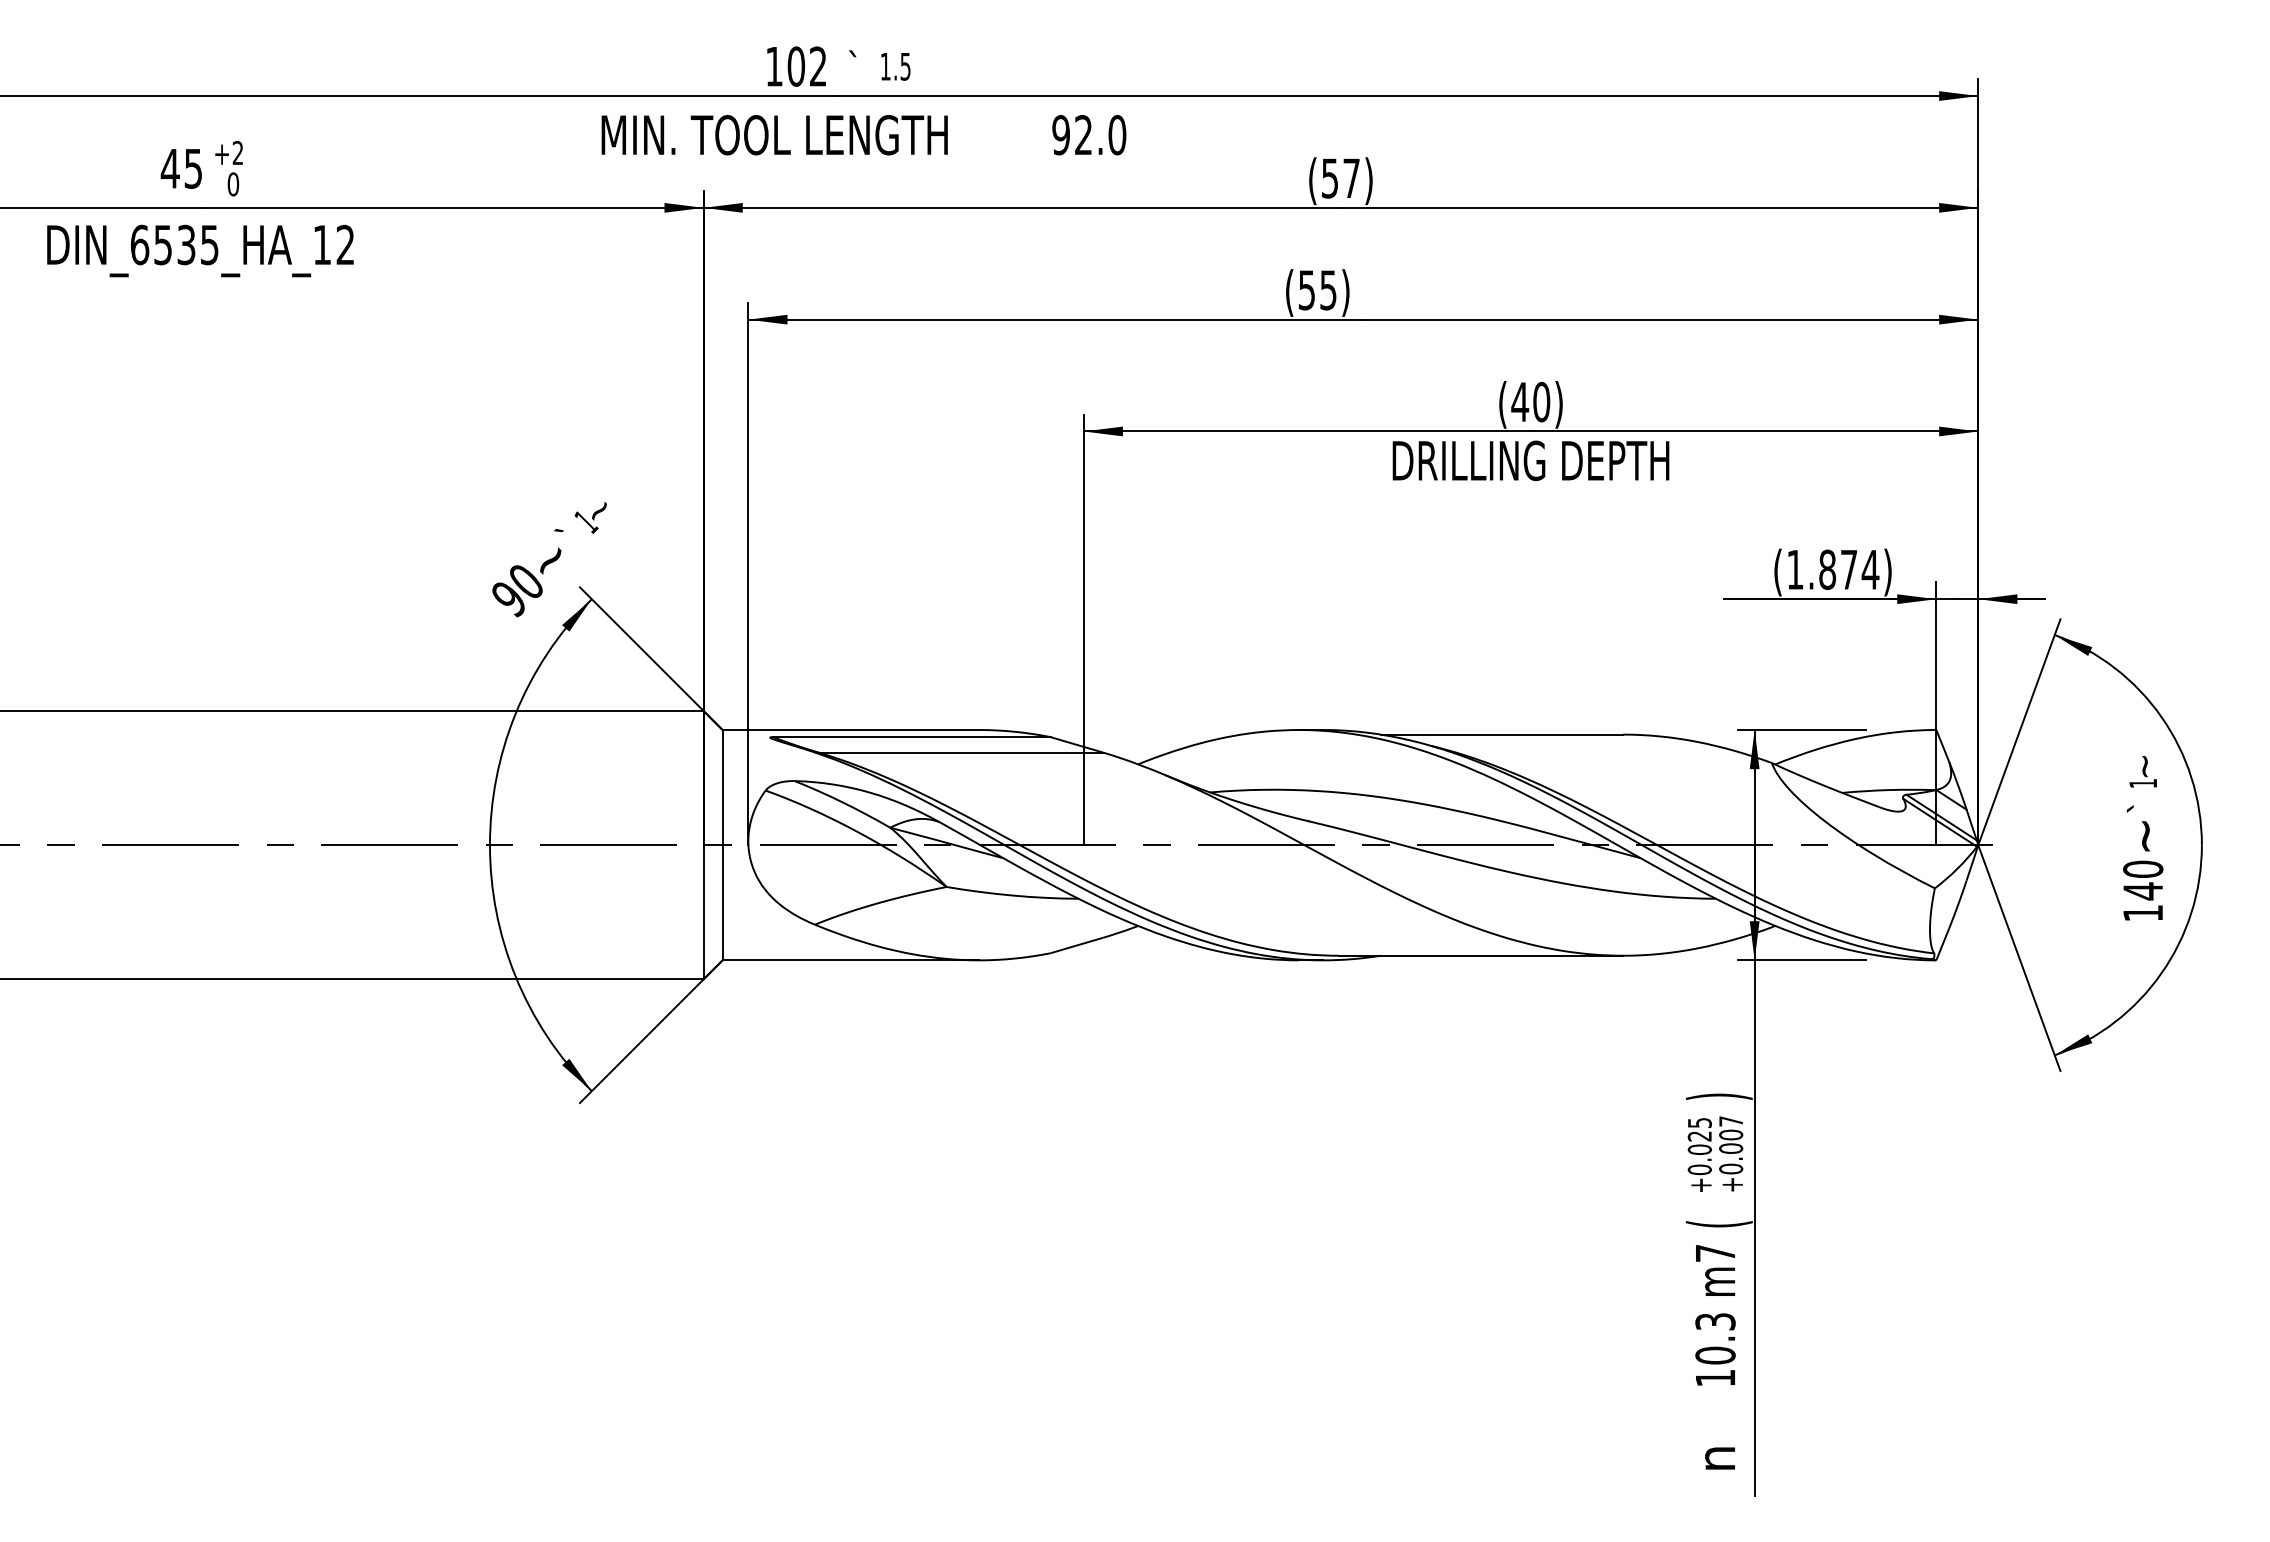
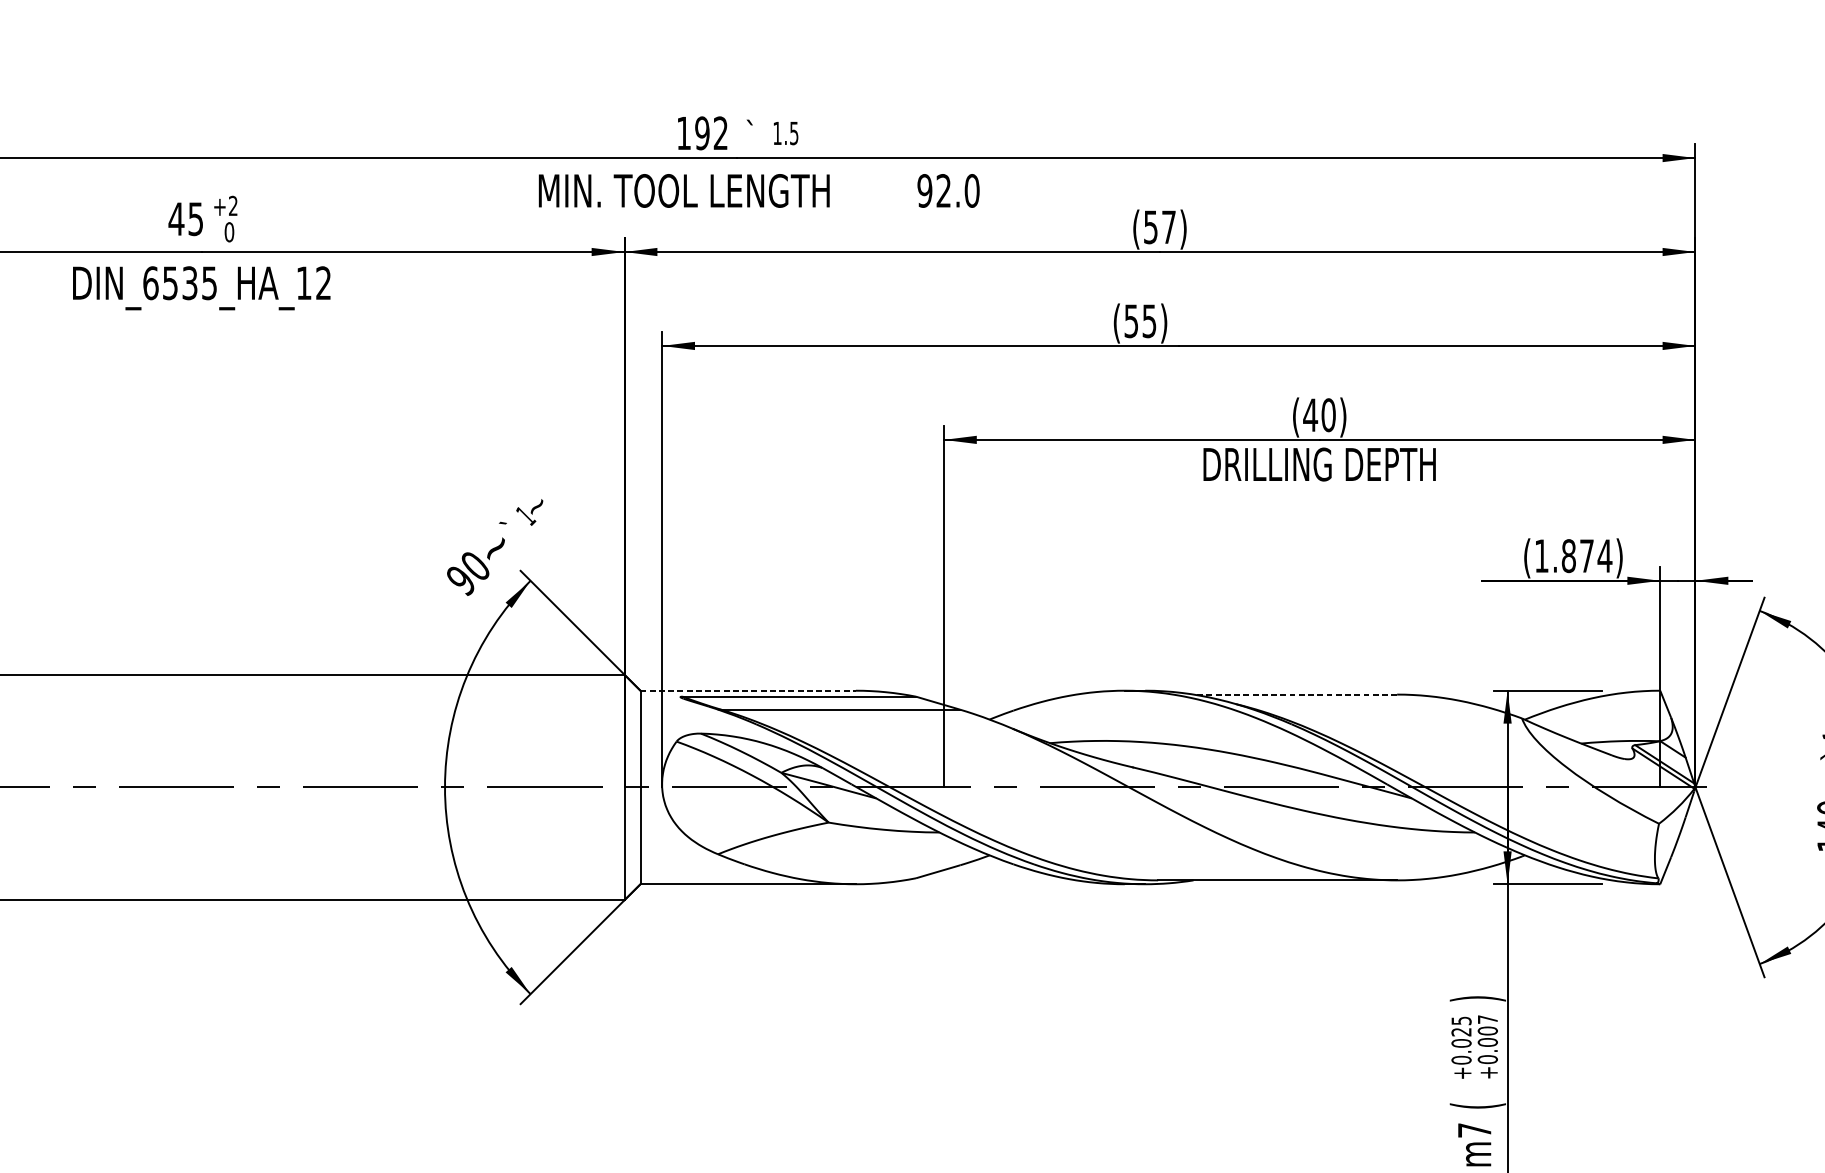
text: (796, 66) -> (702, 133), 102 -> 192
line: (851, 730) -> (748, 691), solid -> dashed
line: (1501, 734) -> (1294, 694), solid -> dashed

